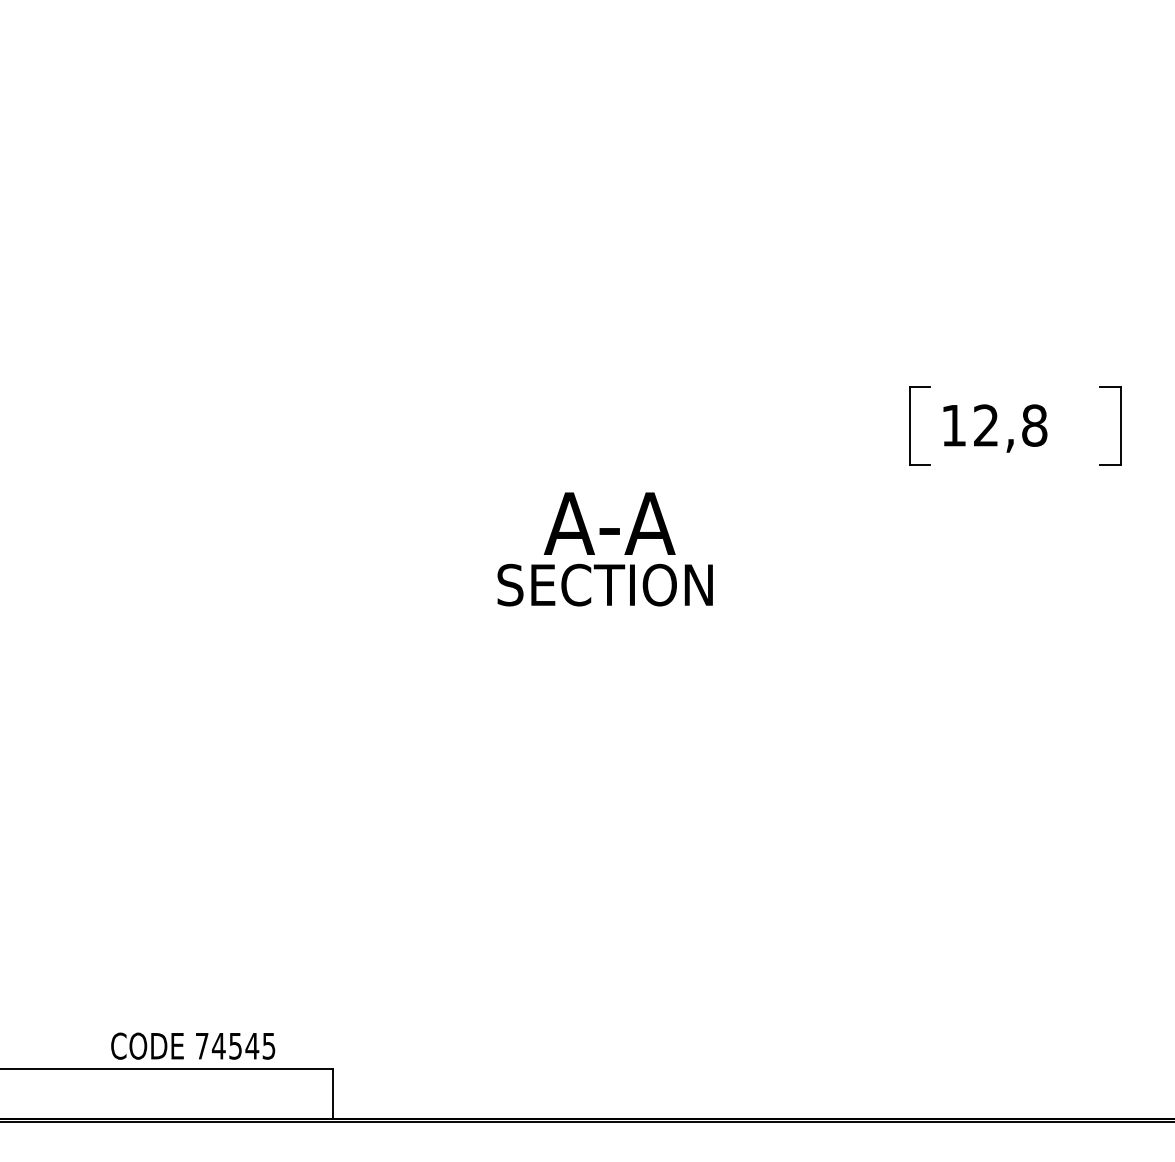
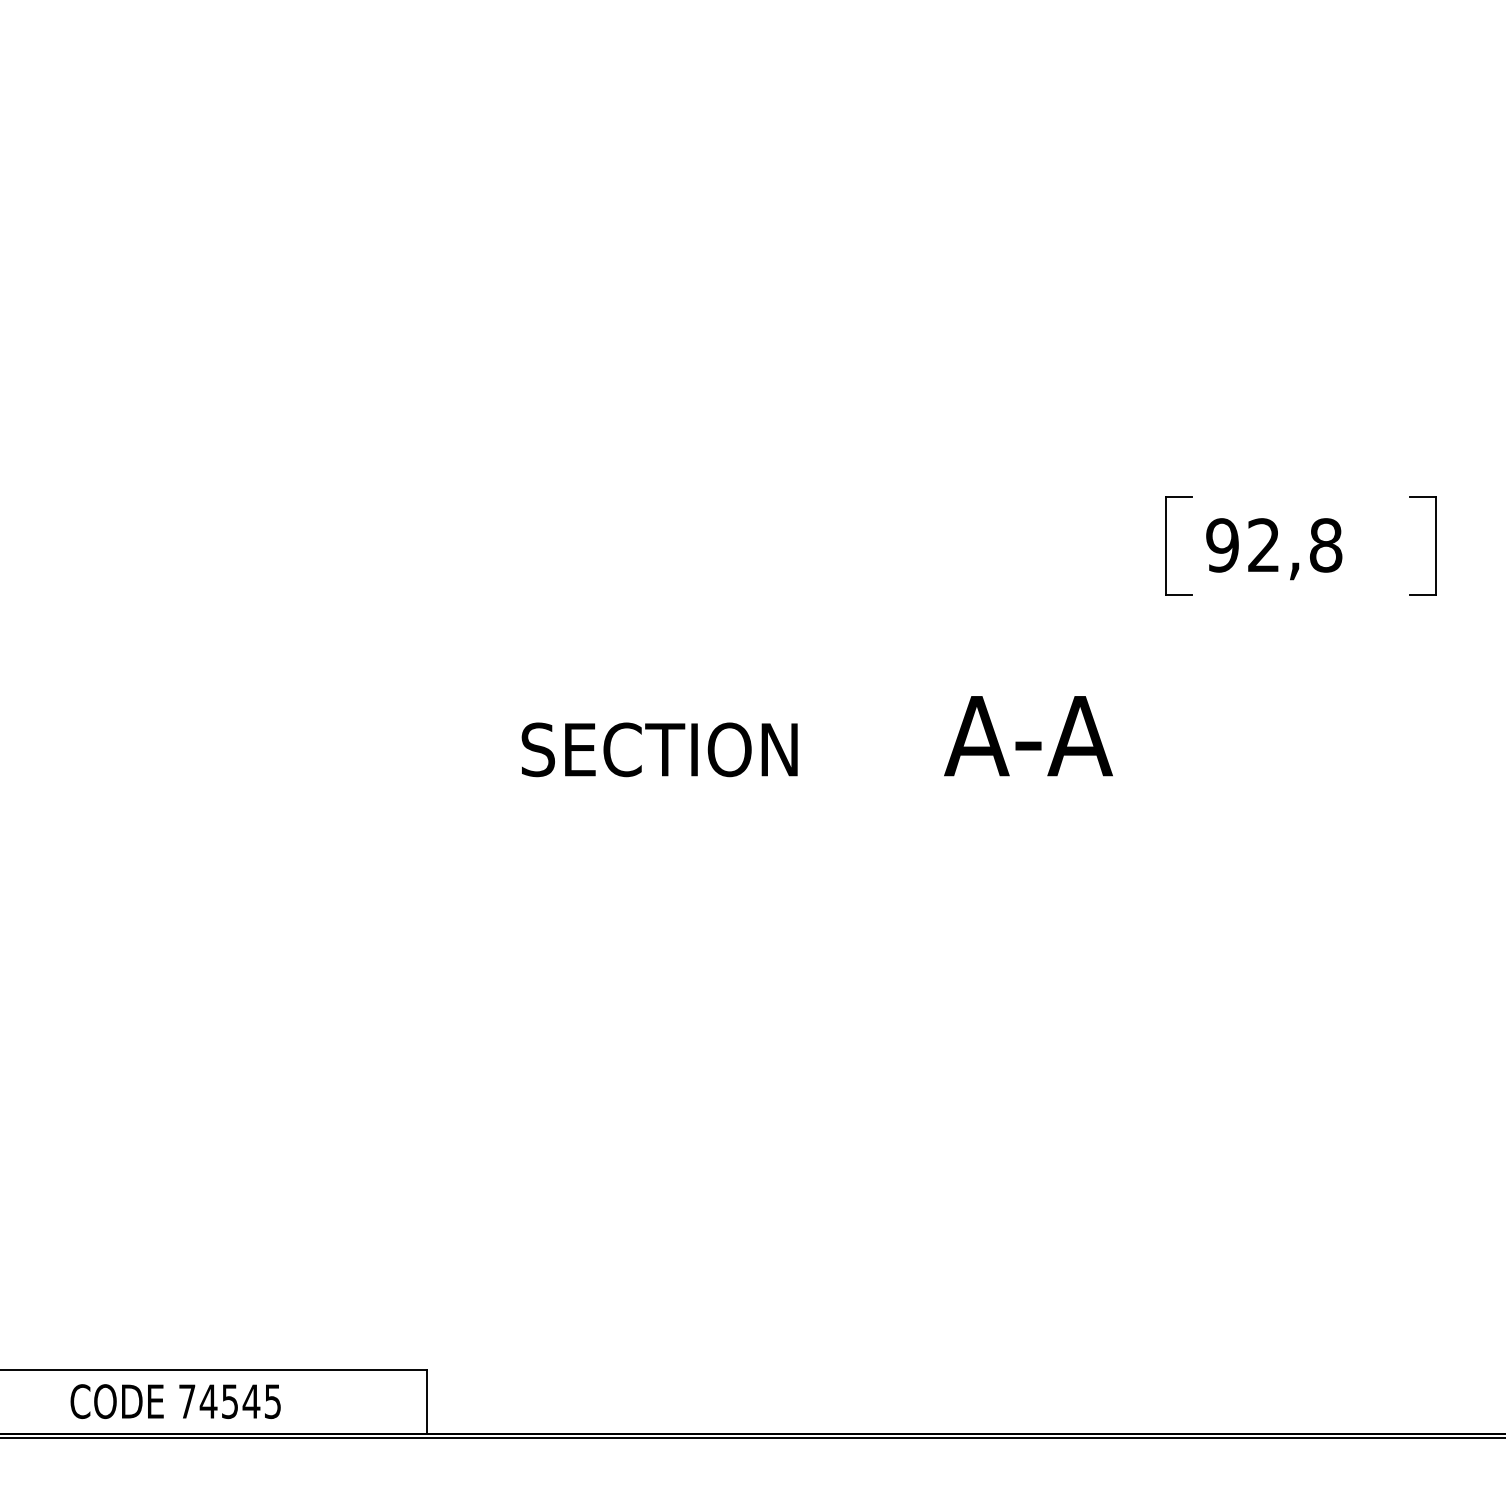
text: (953, 425) -> (1222, 545), 12,8 -> 92,8
text: (609, 524) -> (1028, 736), moved
text: (605, 584) -> (659, 749), moved
text: (193, 1046) -> (175, 1401), moved

